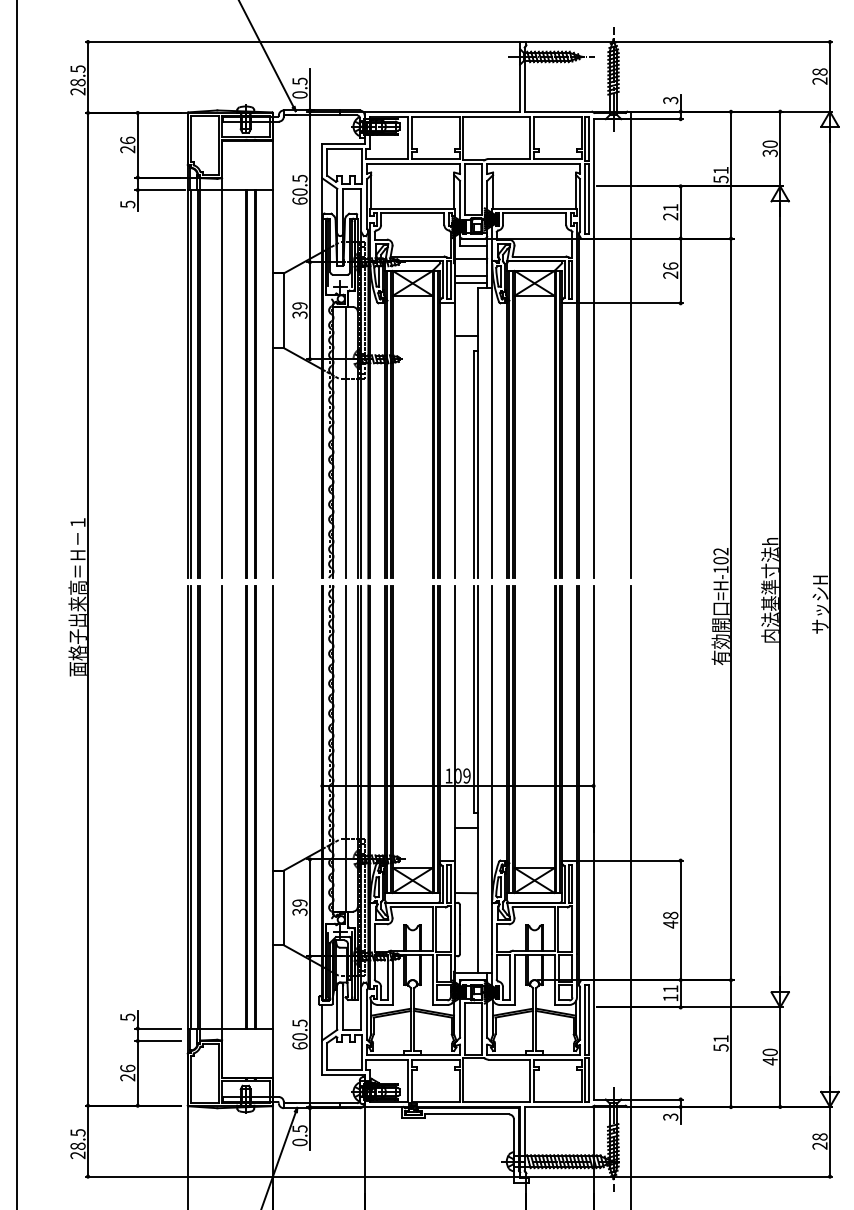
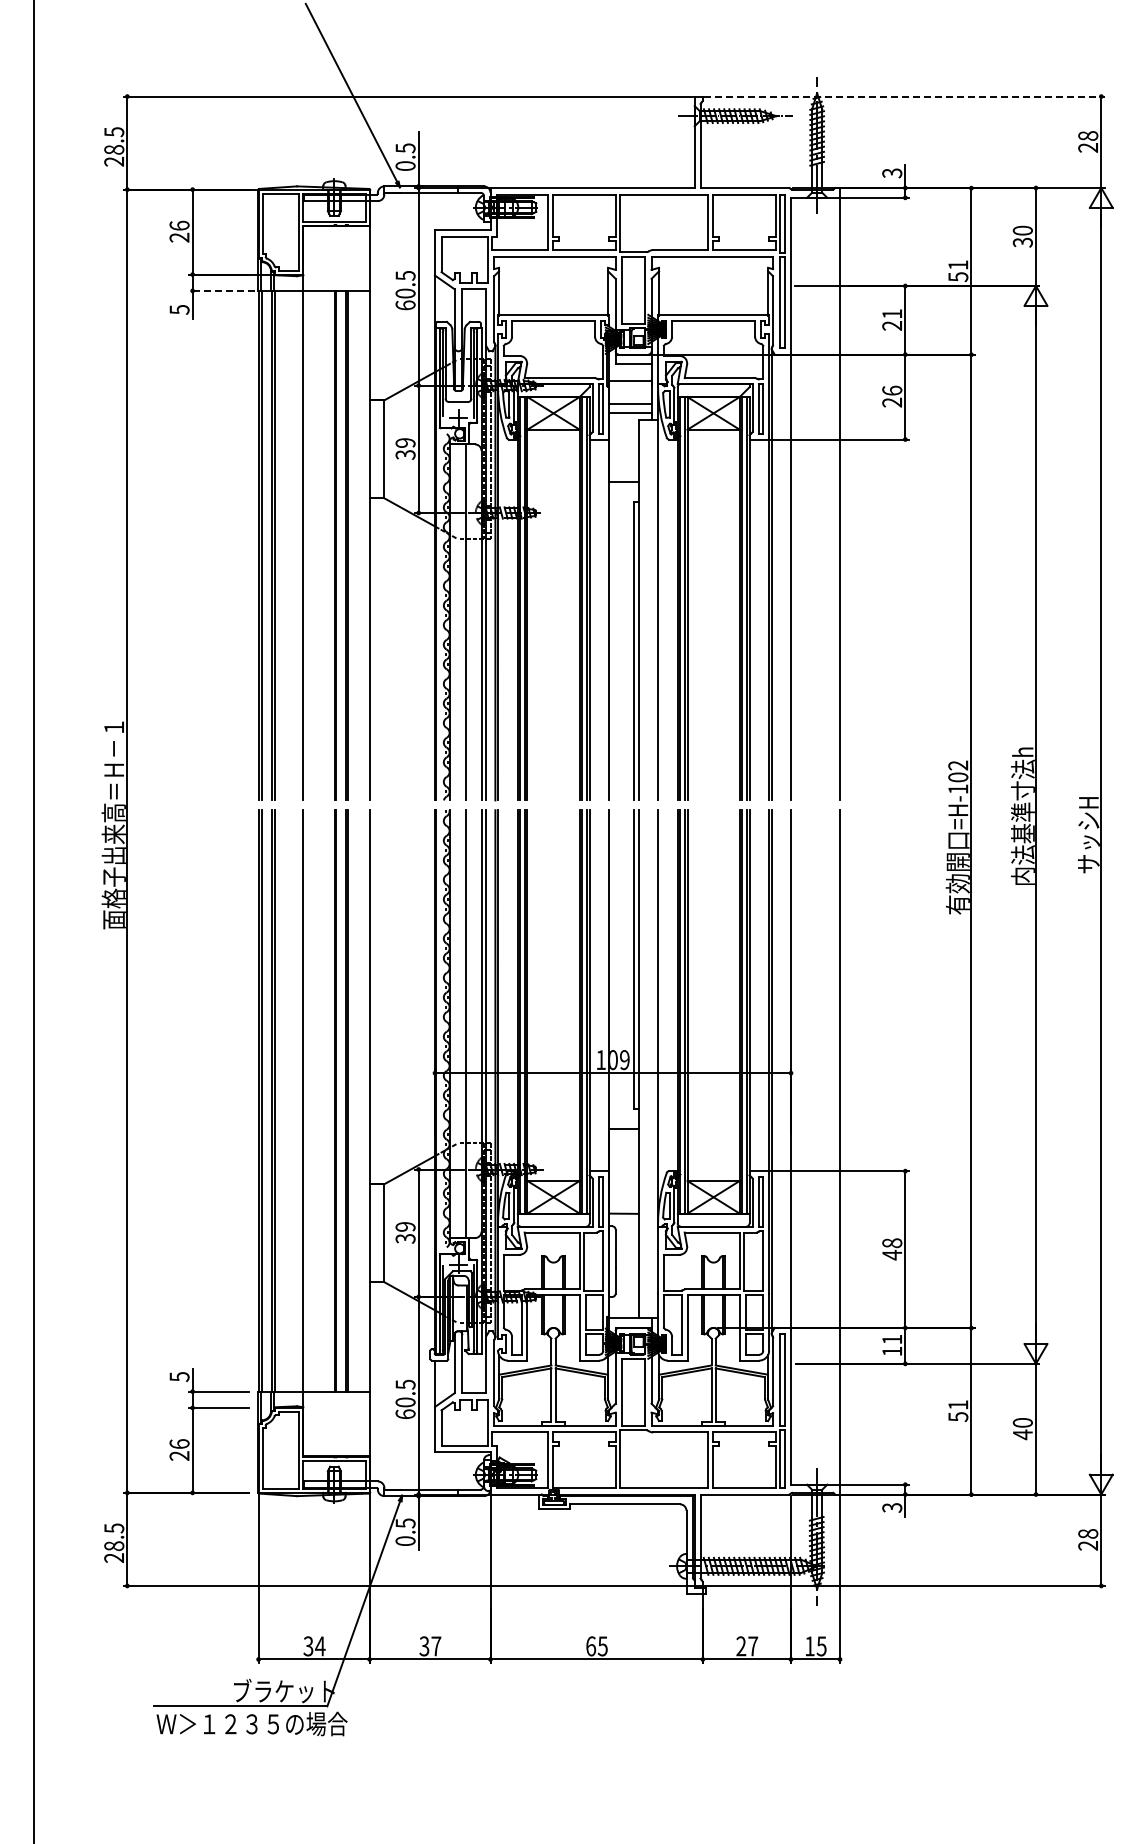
line: (680, 41) -> (905, 96), solid -> dashed
line: (160, 189) -> (222, 290), solid -> dashed

